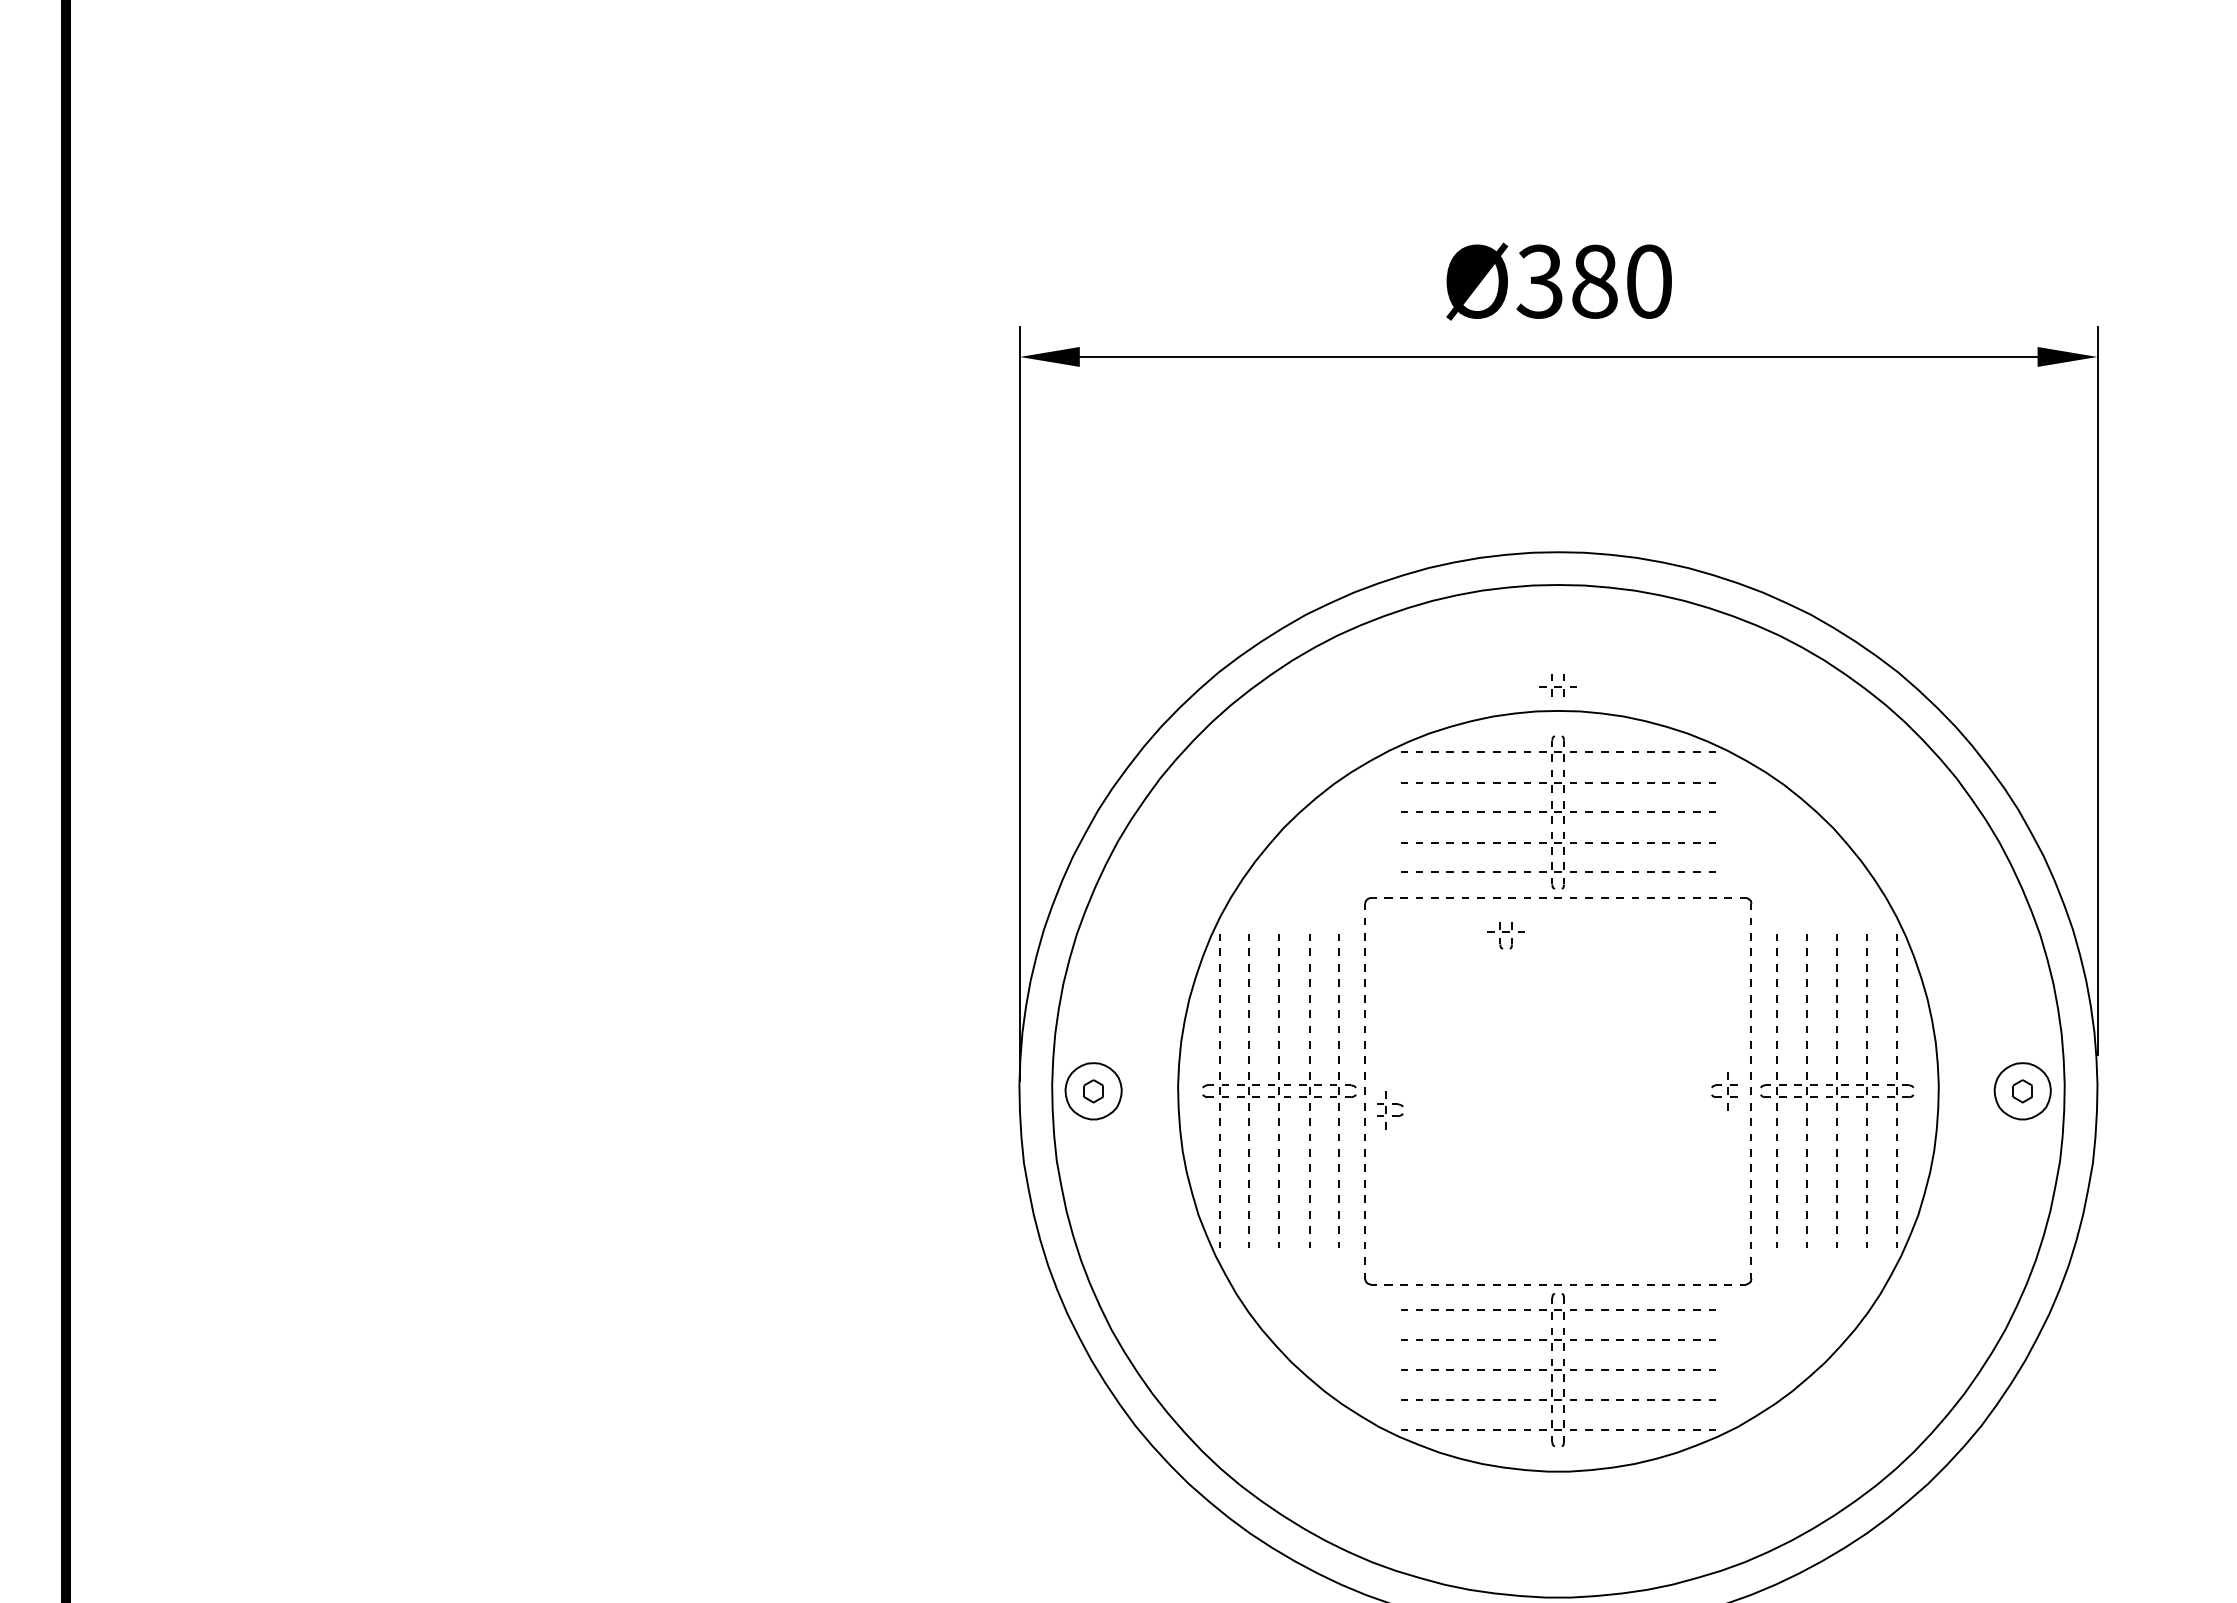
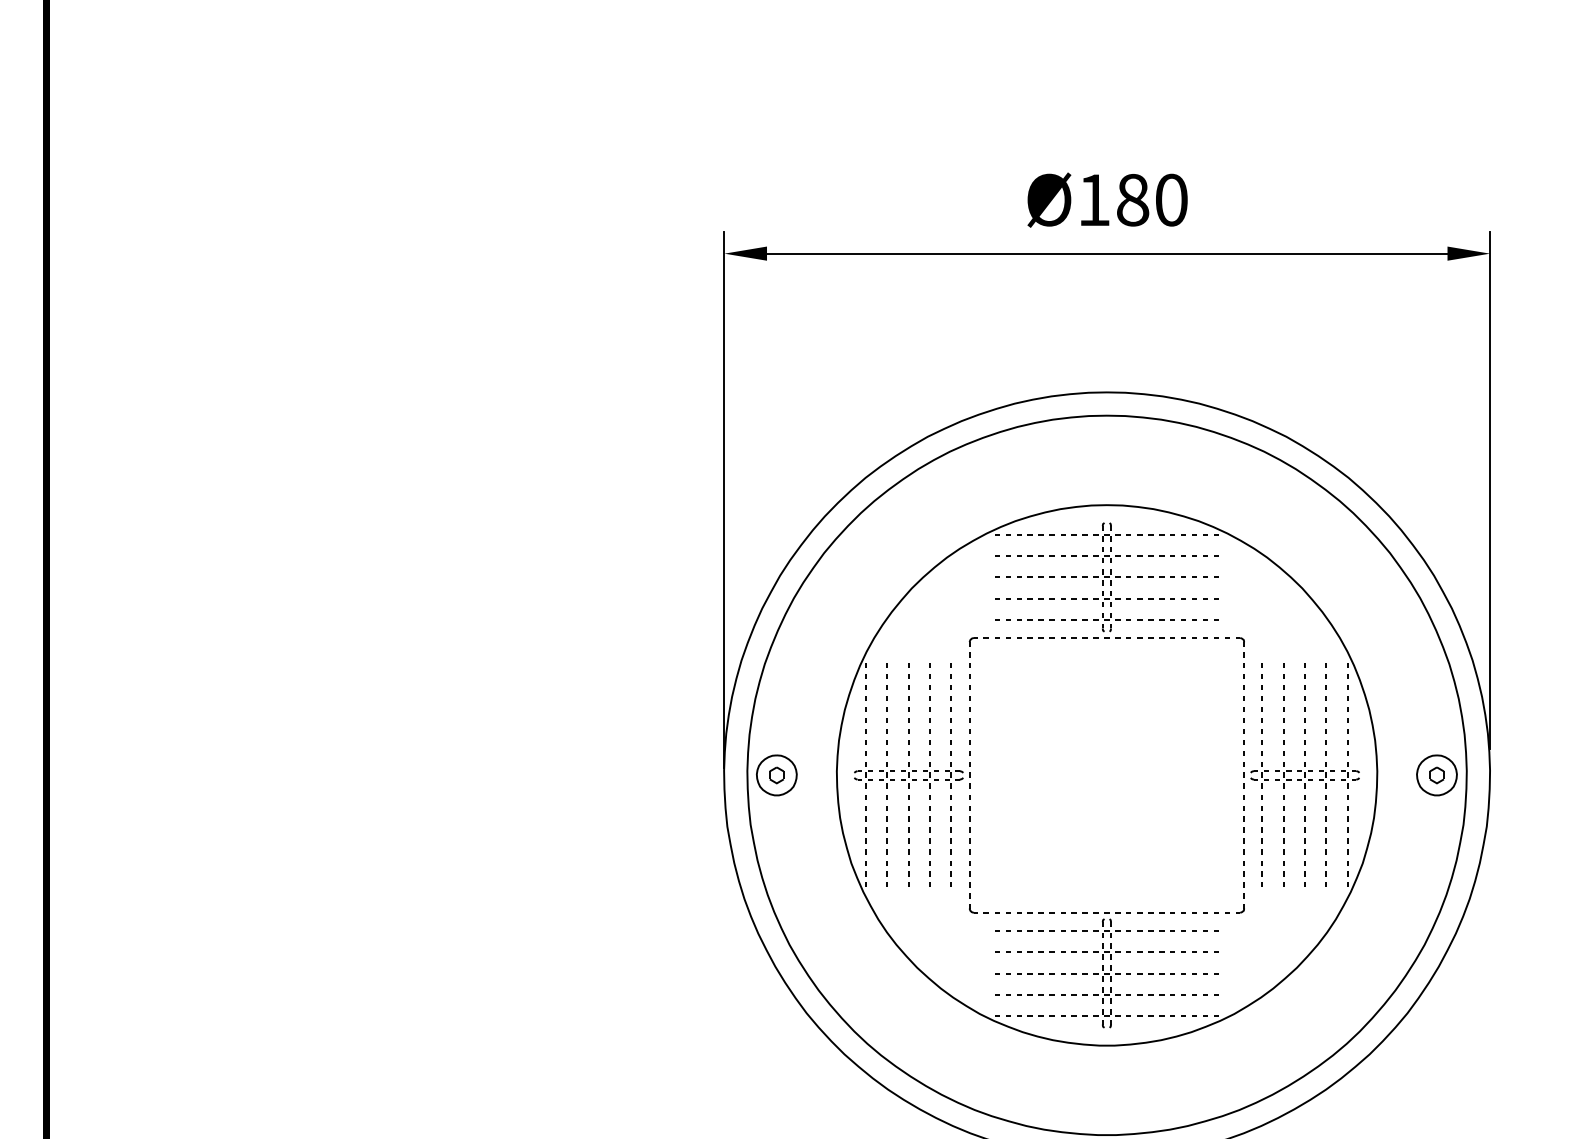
text: (1539, 281) -> (1093, 200), 380 -> 180
part: (1557, 685) -> (1106, 487), removed
part: (1505, 935) -> (1069, 664), removed
part: (1724, 1091) -> (1225, 775), removed
part: (1390, 1110) -> (987, 789), removed

